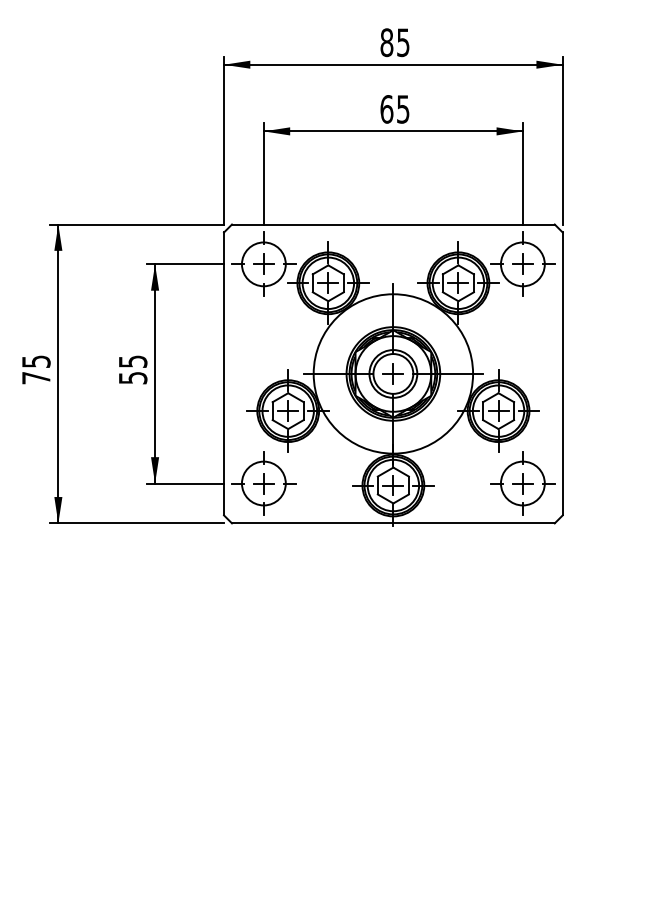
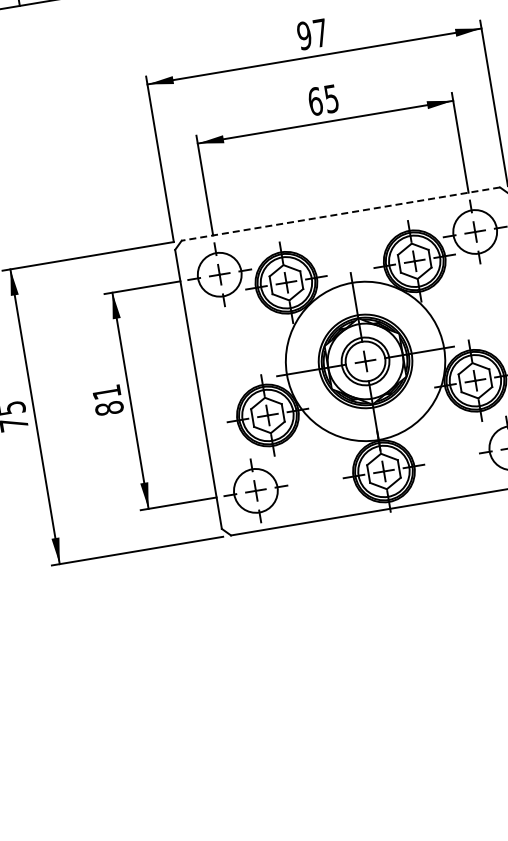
text: (394, 42) -> (311, 34), 85 -> 97
line: (392, 224) -> (340, 214), solid -> dashed
text: (132, 369) -> (107, 400), 55 -> 81

